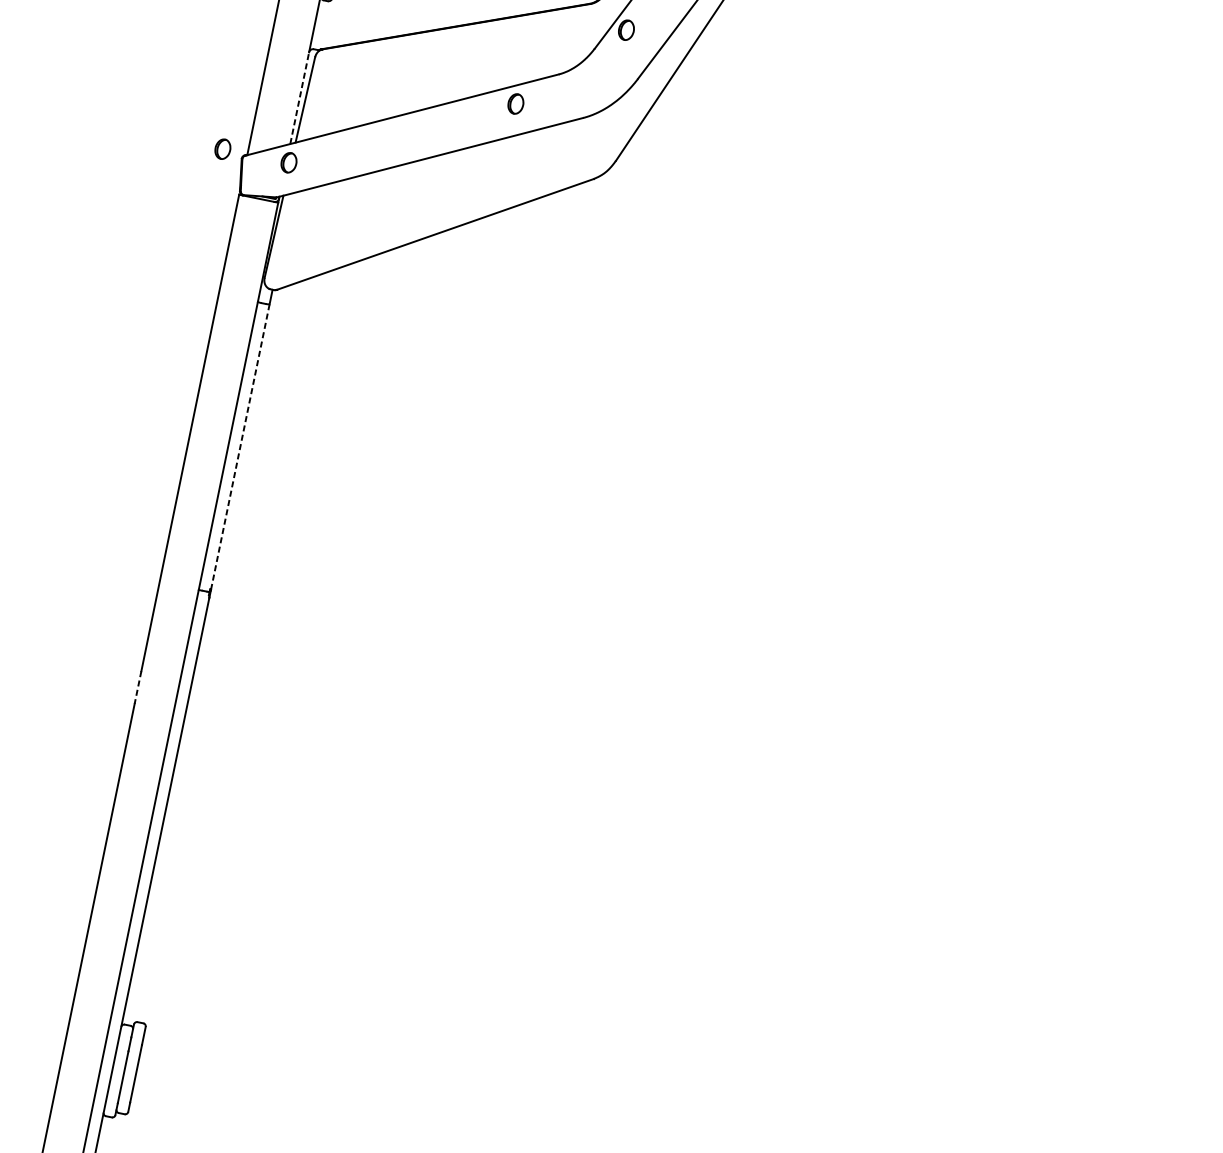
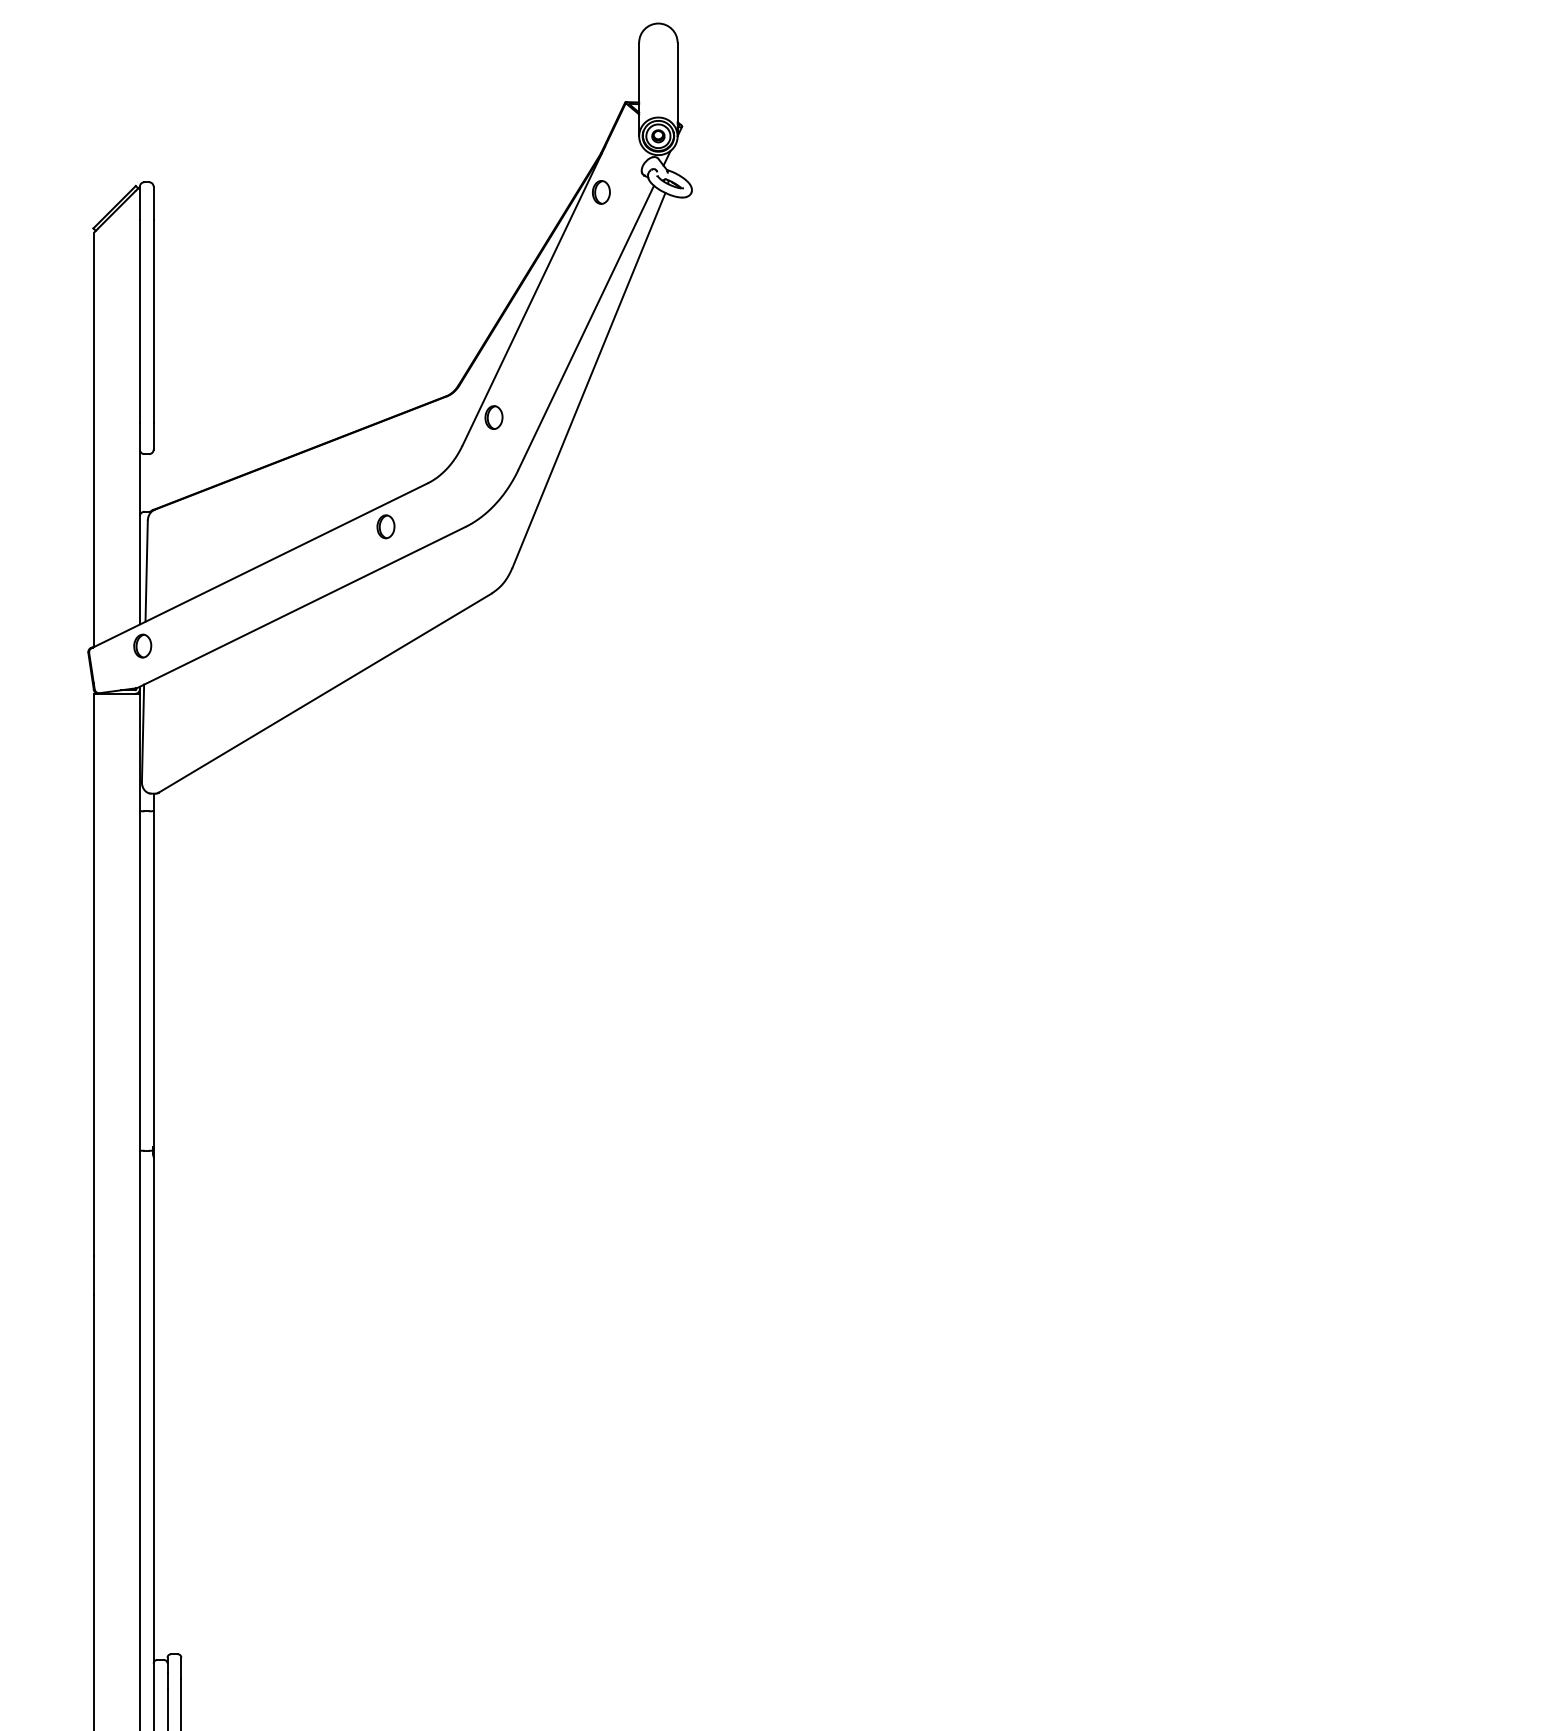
line: (299, 97) -> (139, 569), dashed -> solid
part: (222, 148) -> (64, 645), removed
line: (240, 447) -> (153, 979), dashed -> solid
line: (137, 687) -> (93, 1275), dashed -> solid

